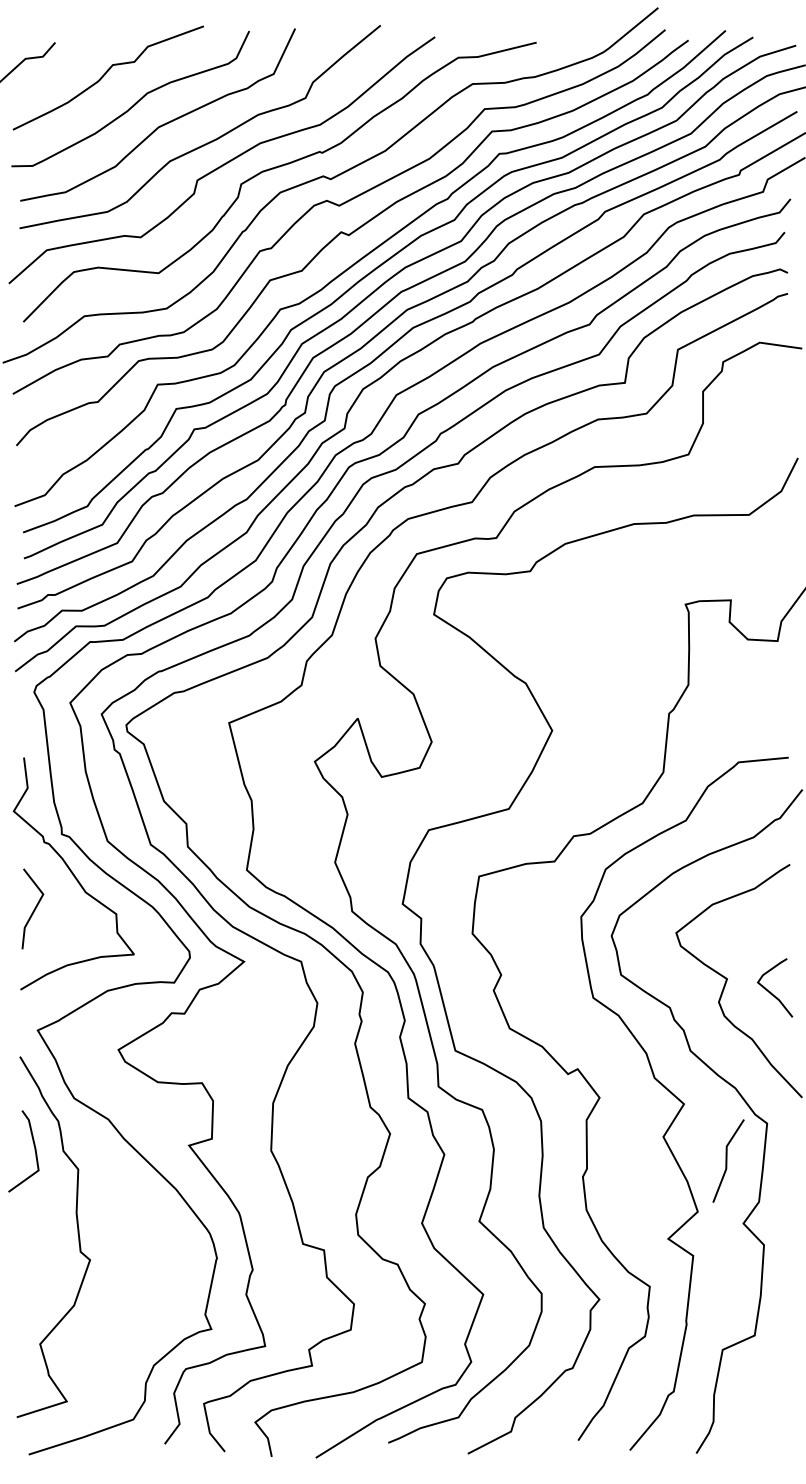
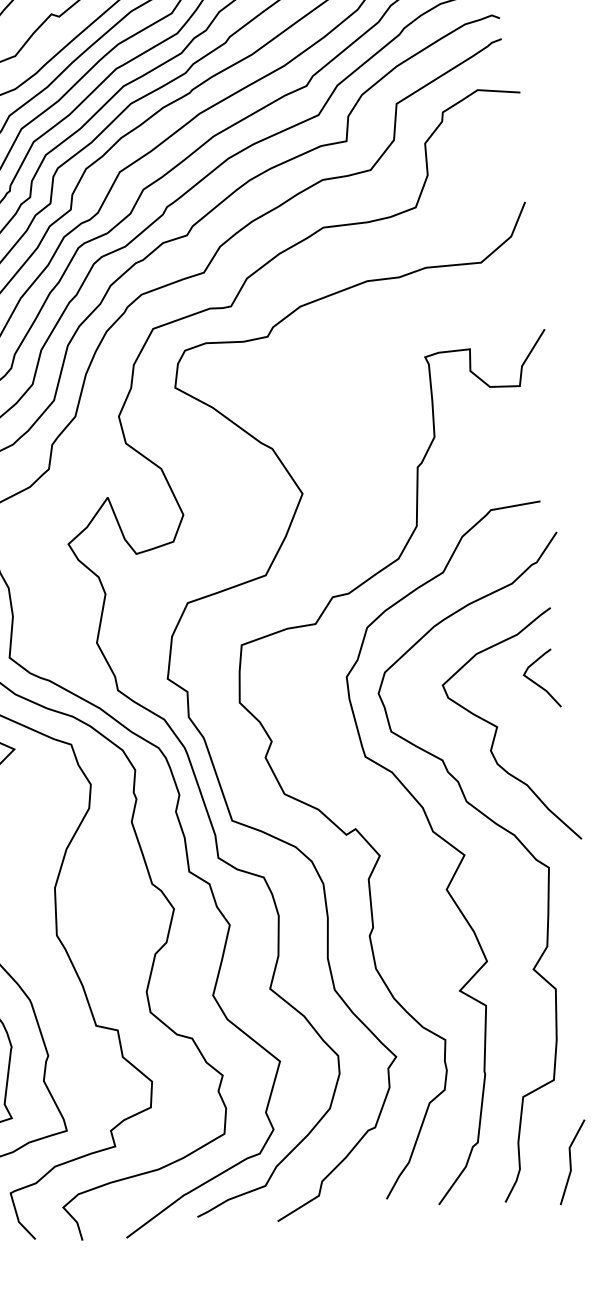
curve: (770, 991) -> (537, 683), moved
line: (727, 1160) -> (571, 1161), moved

